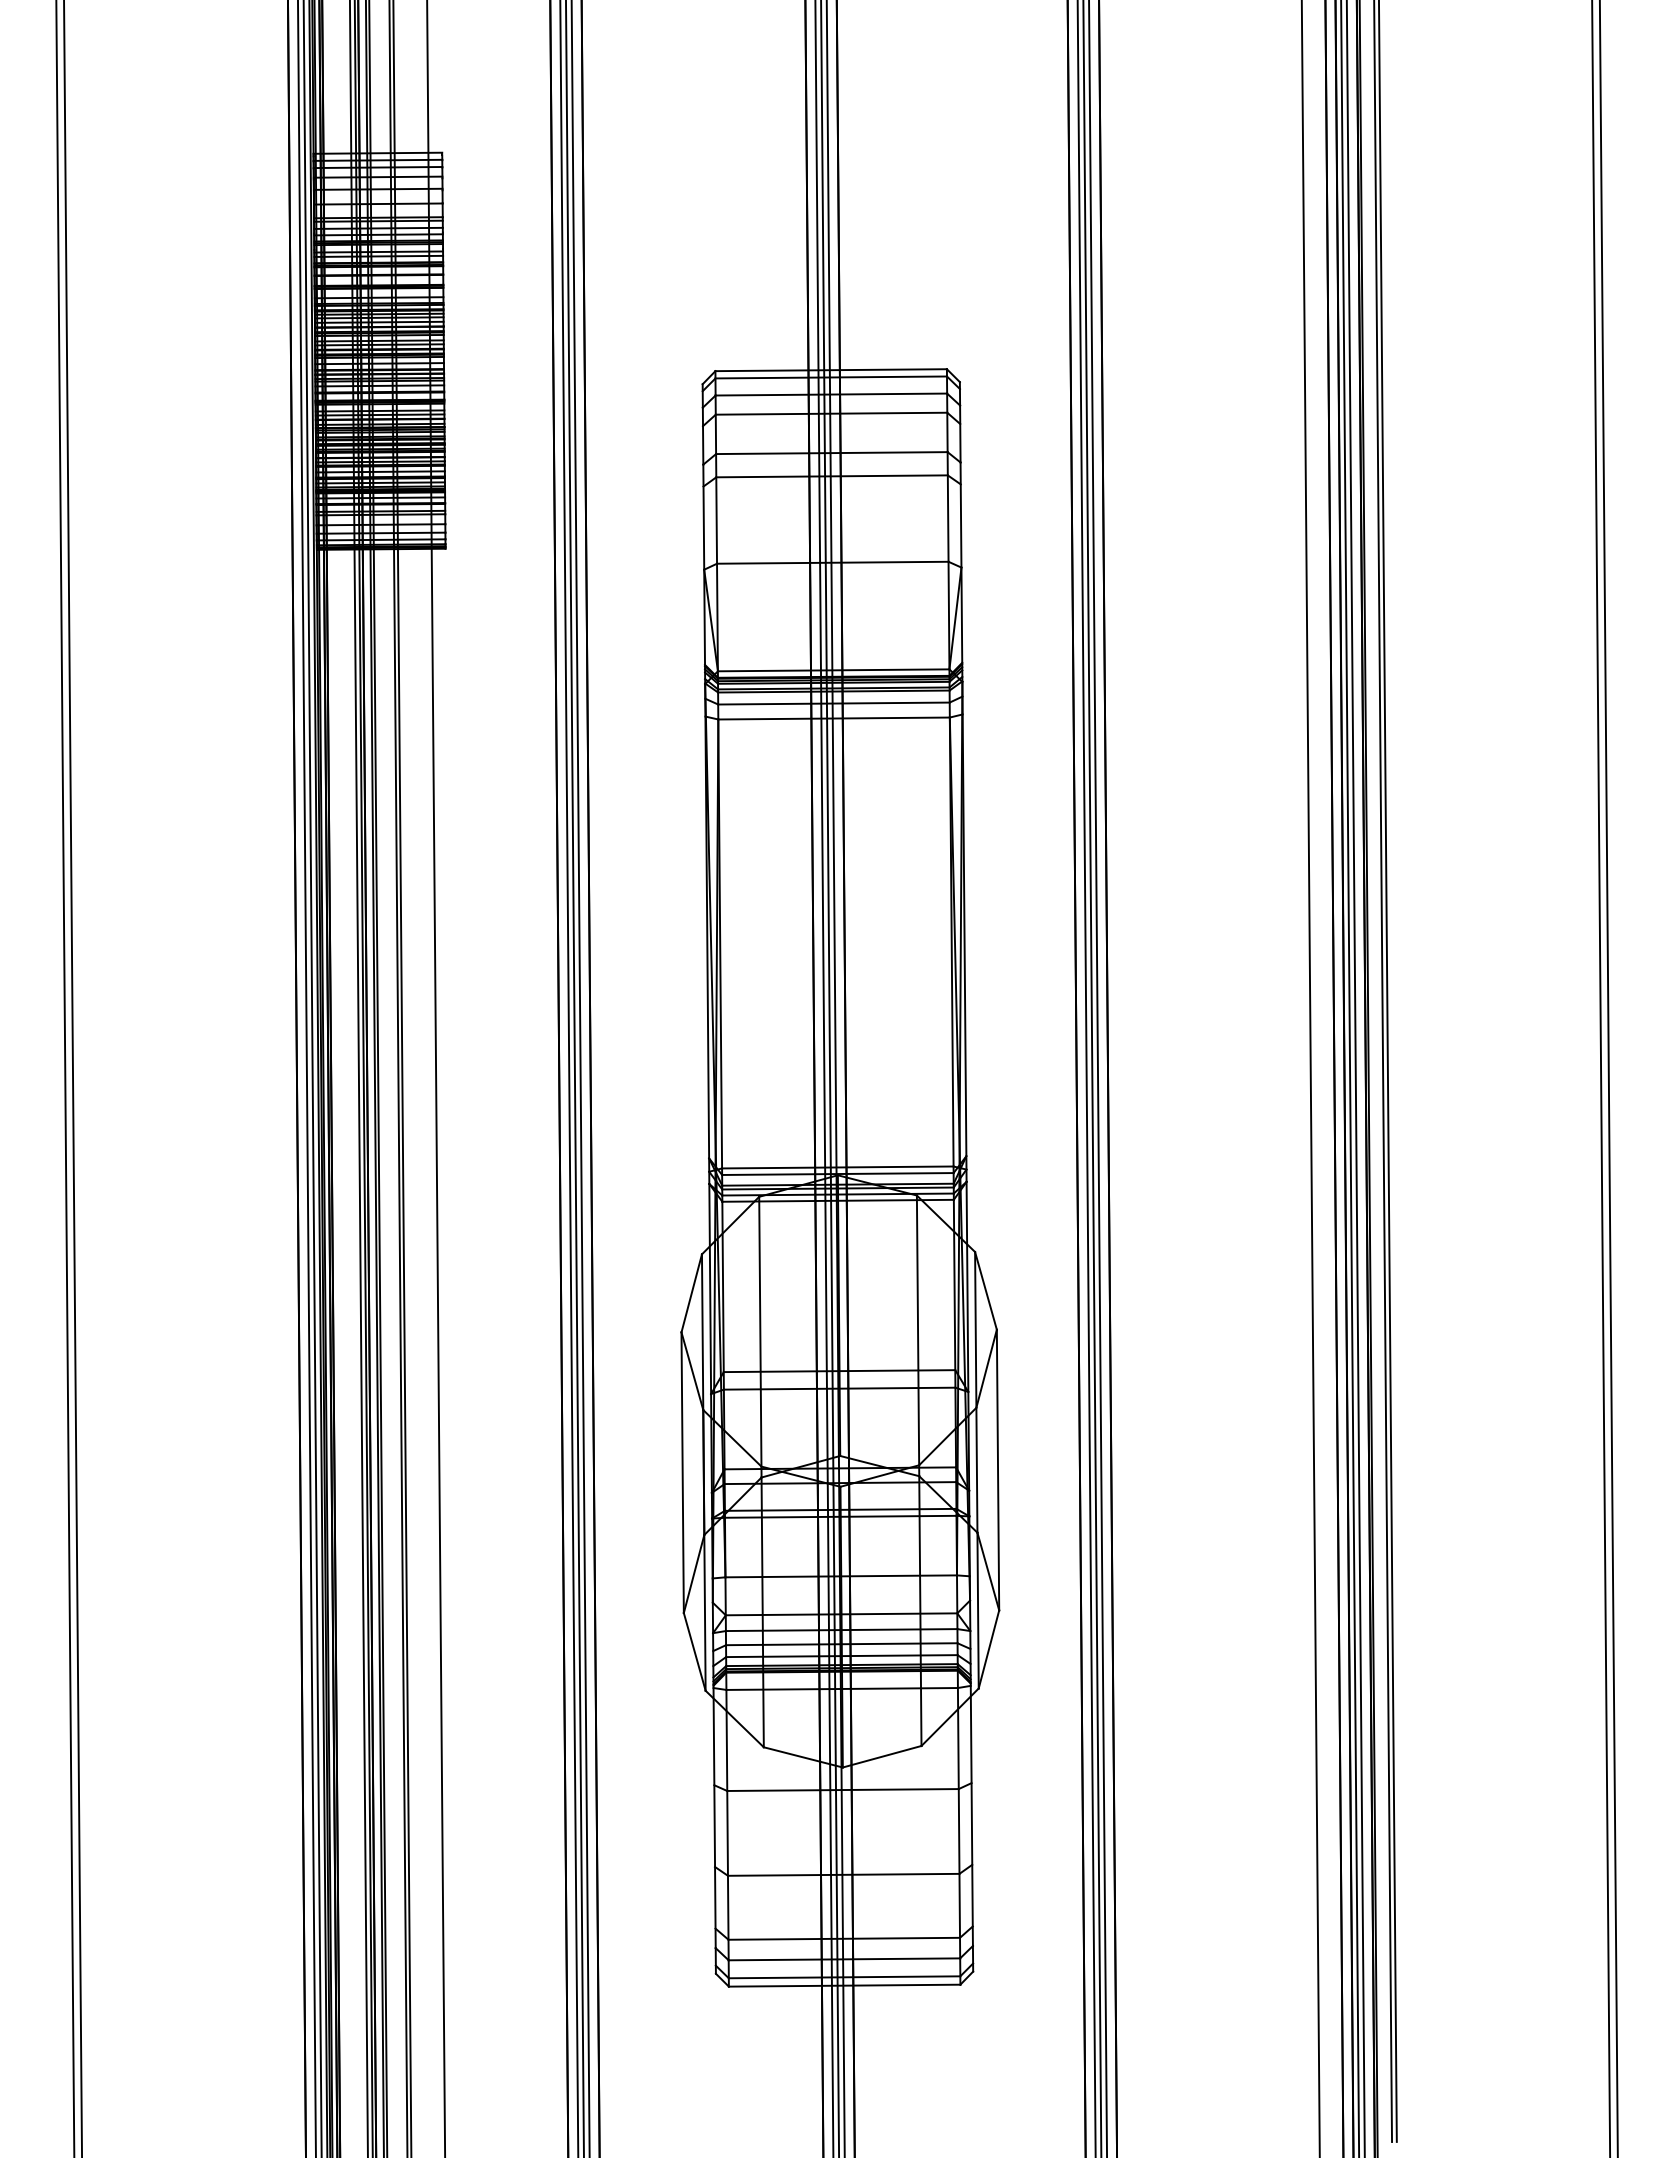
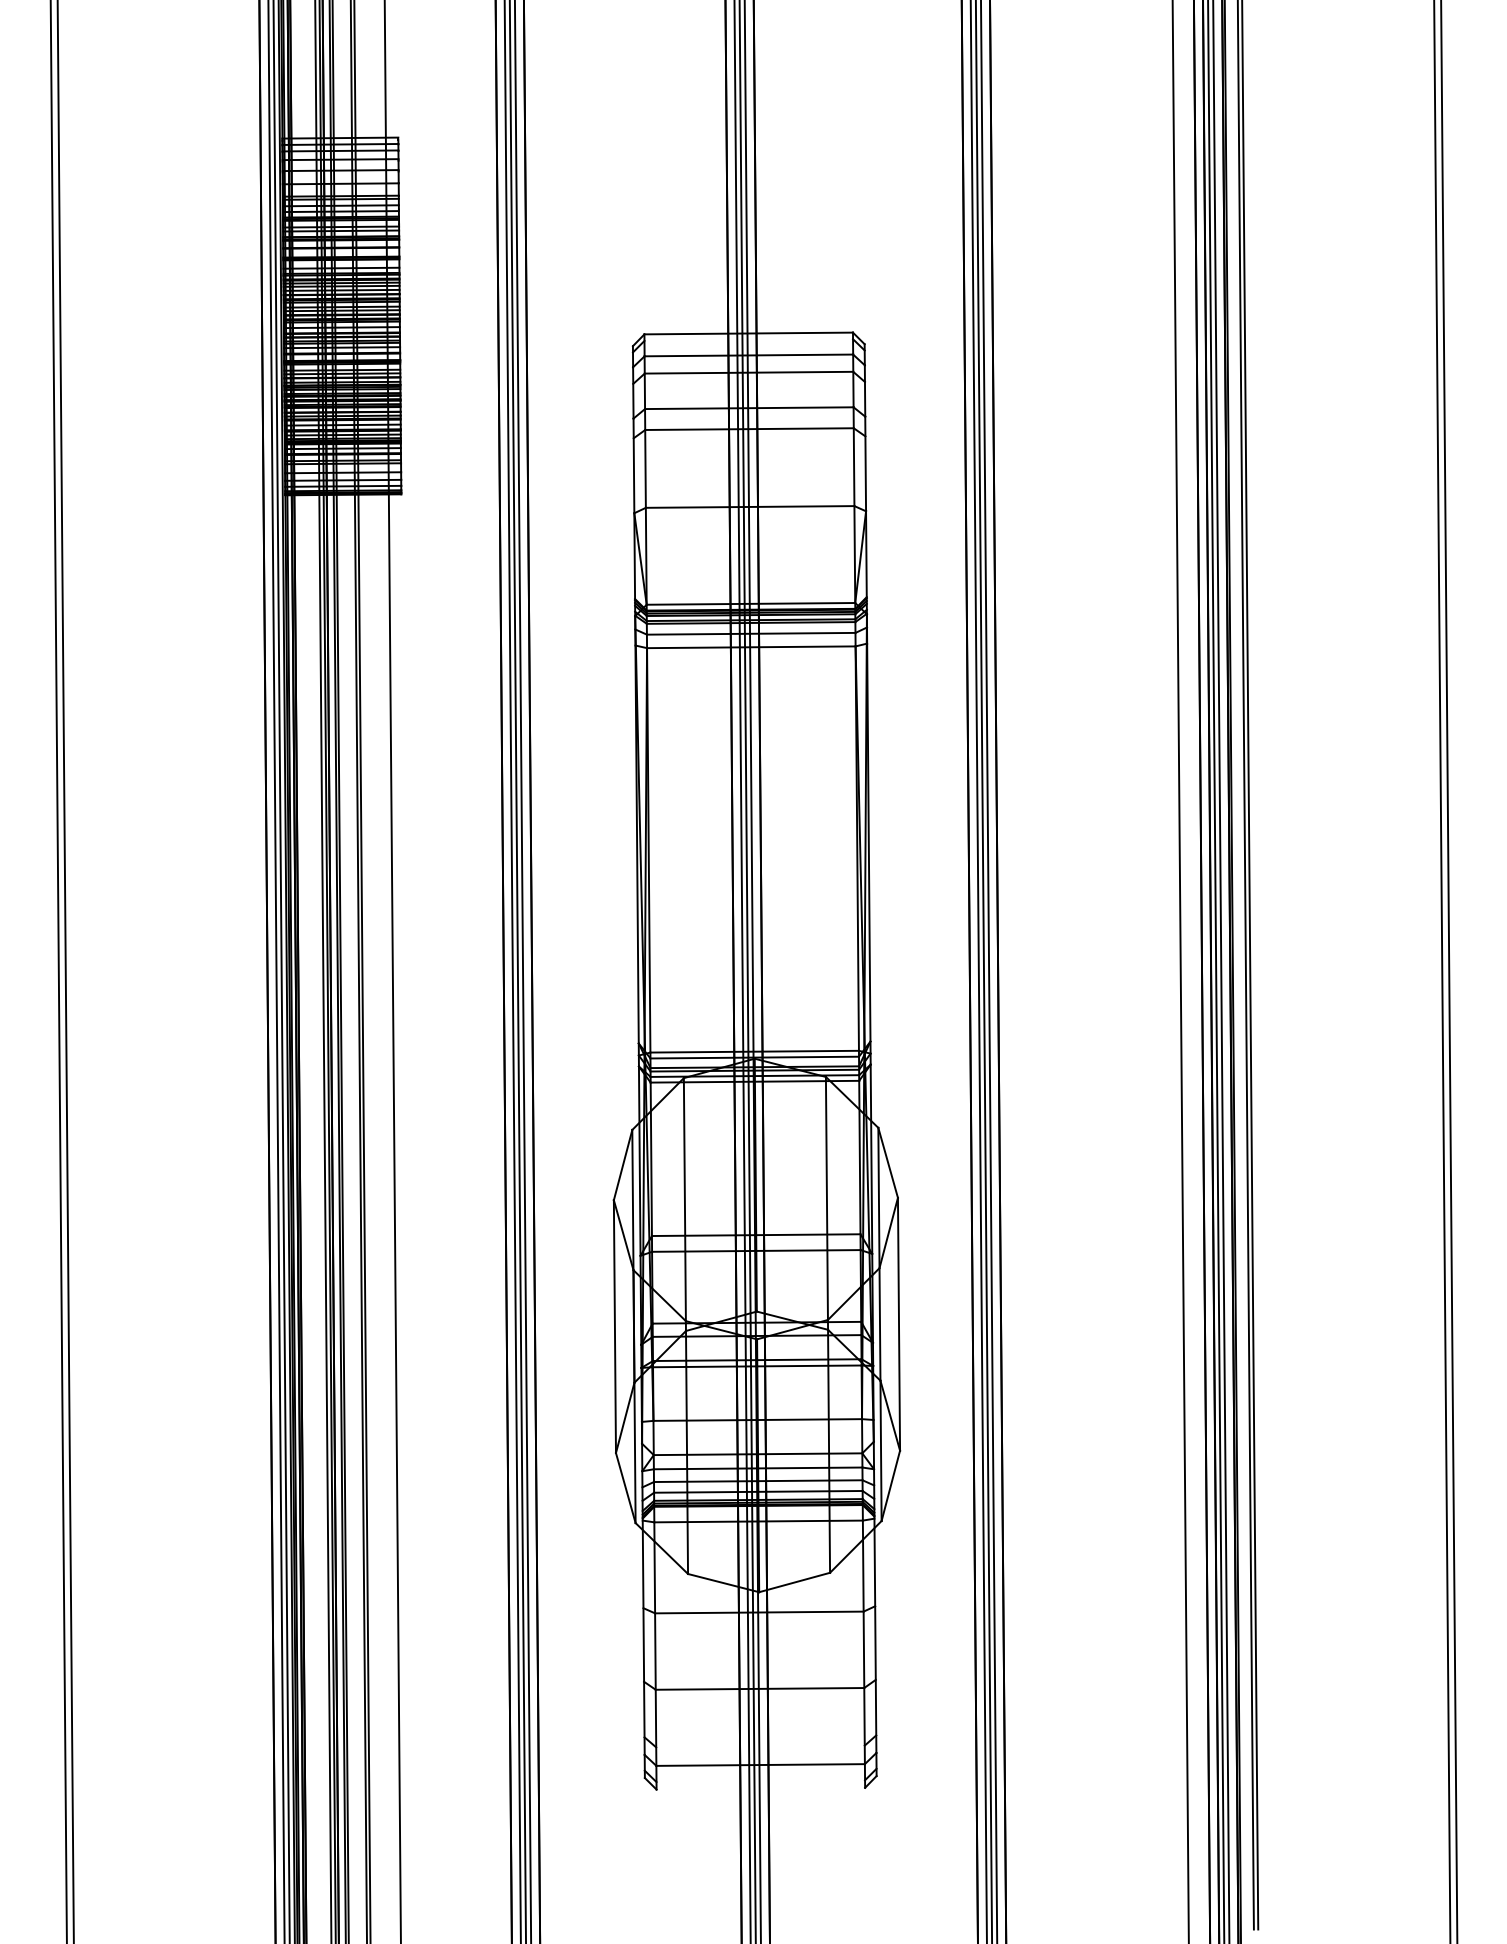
line: (831, 377) -> (748, 340), removed
line: (844, 1938) -> (760, 1746), removed
line: (844, 1977) -> (760, 1781), removed
line: (844, 1985) -> (760, 1788), removed

